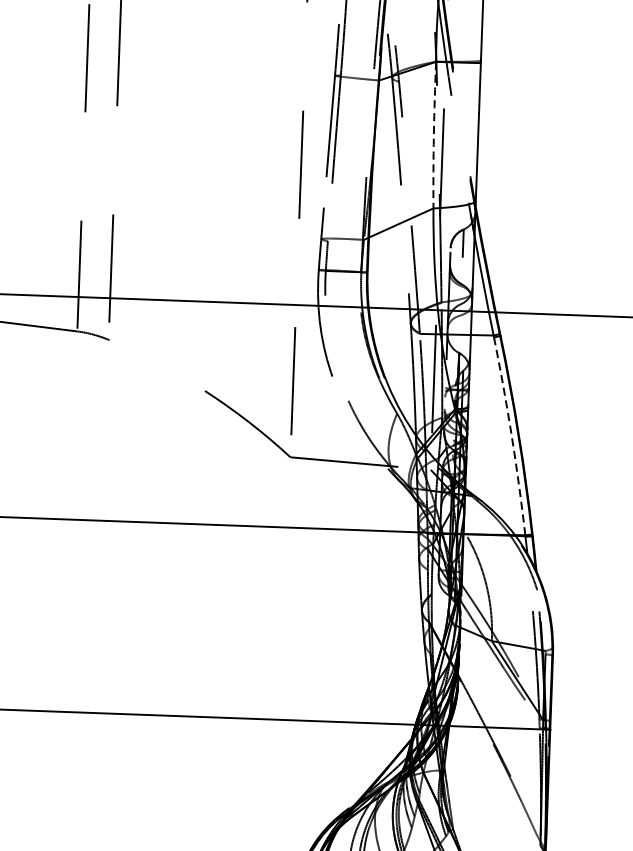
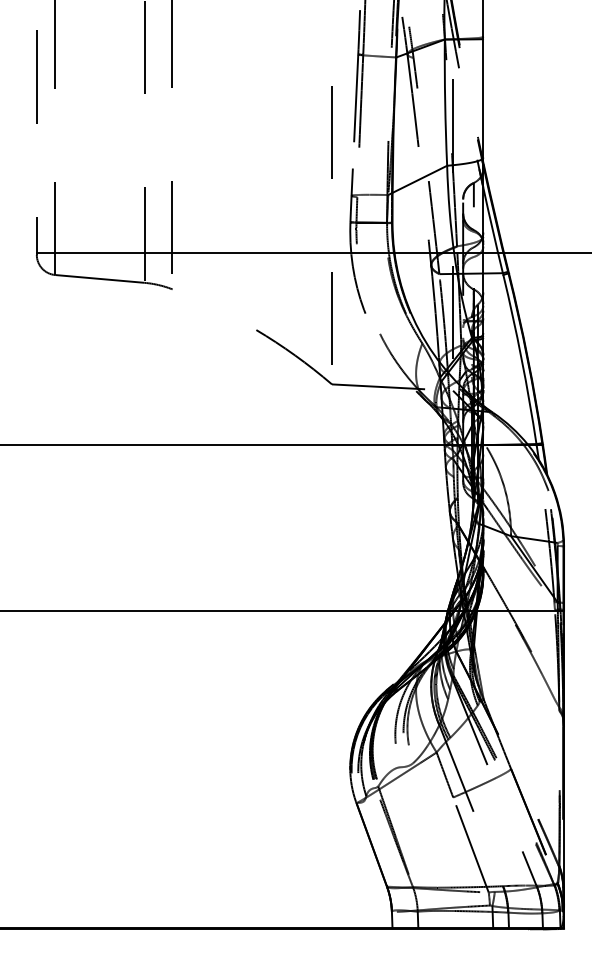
arc: (434, 134) -> (445, 102), dashed -> solid
arc: (511, 436) -> (521, 359), dashed -> solid

